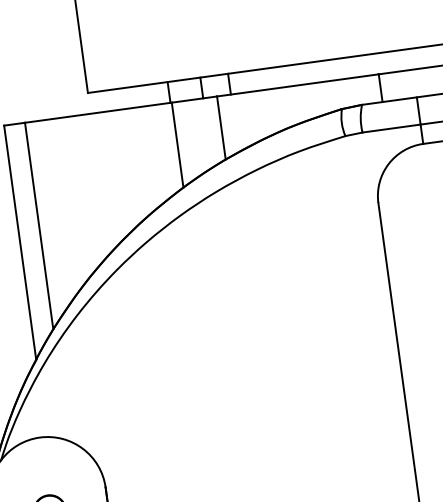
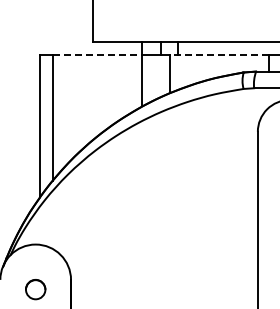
line: (296, 85) -> (218, 54), solid -> dashed
line: (98, 112) -> (97, 54), solid -> dashed

